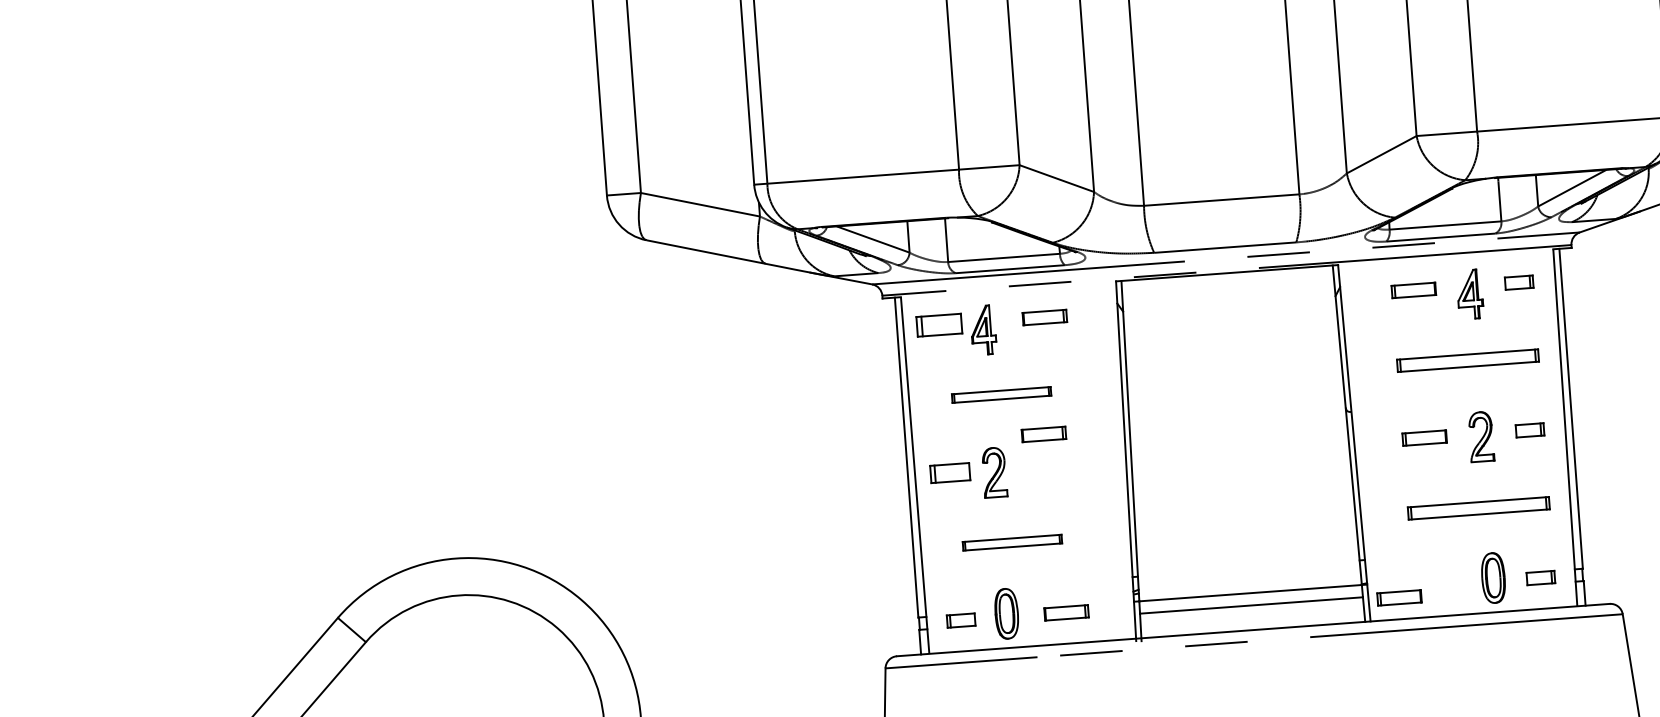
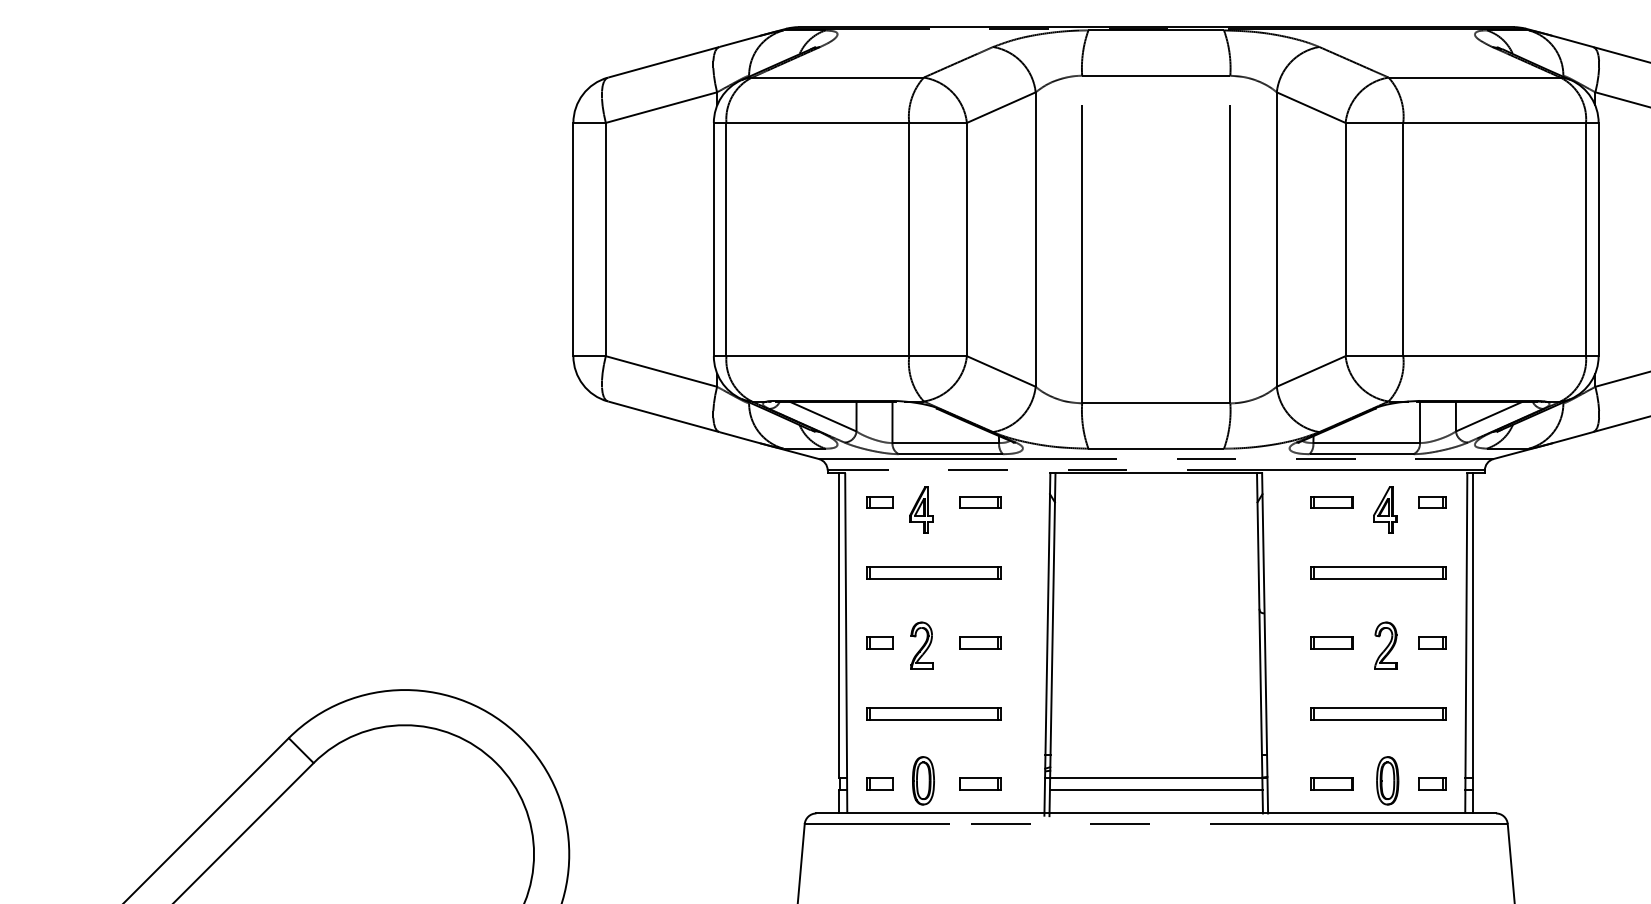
part: (939, 325) -> (879, 502), size x0.62
part: (1001, 394) -> (933, 572), size x1.43
part: (1044, 433) -> (980, 642), moved
part: (949, 472) -> (879, 642), size x0.71
part: (1012, 542) -> (933, 713), size x1.43
part: (1398, 597) -> (1331, 783), moved

